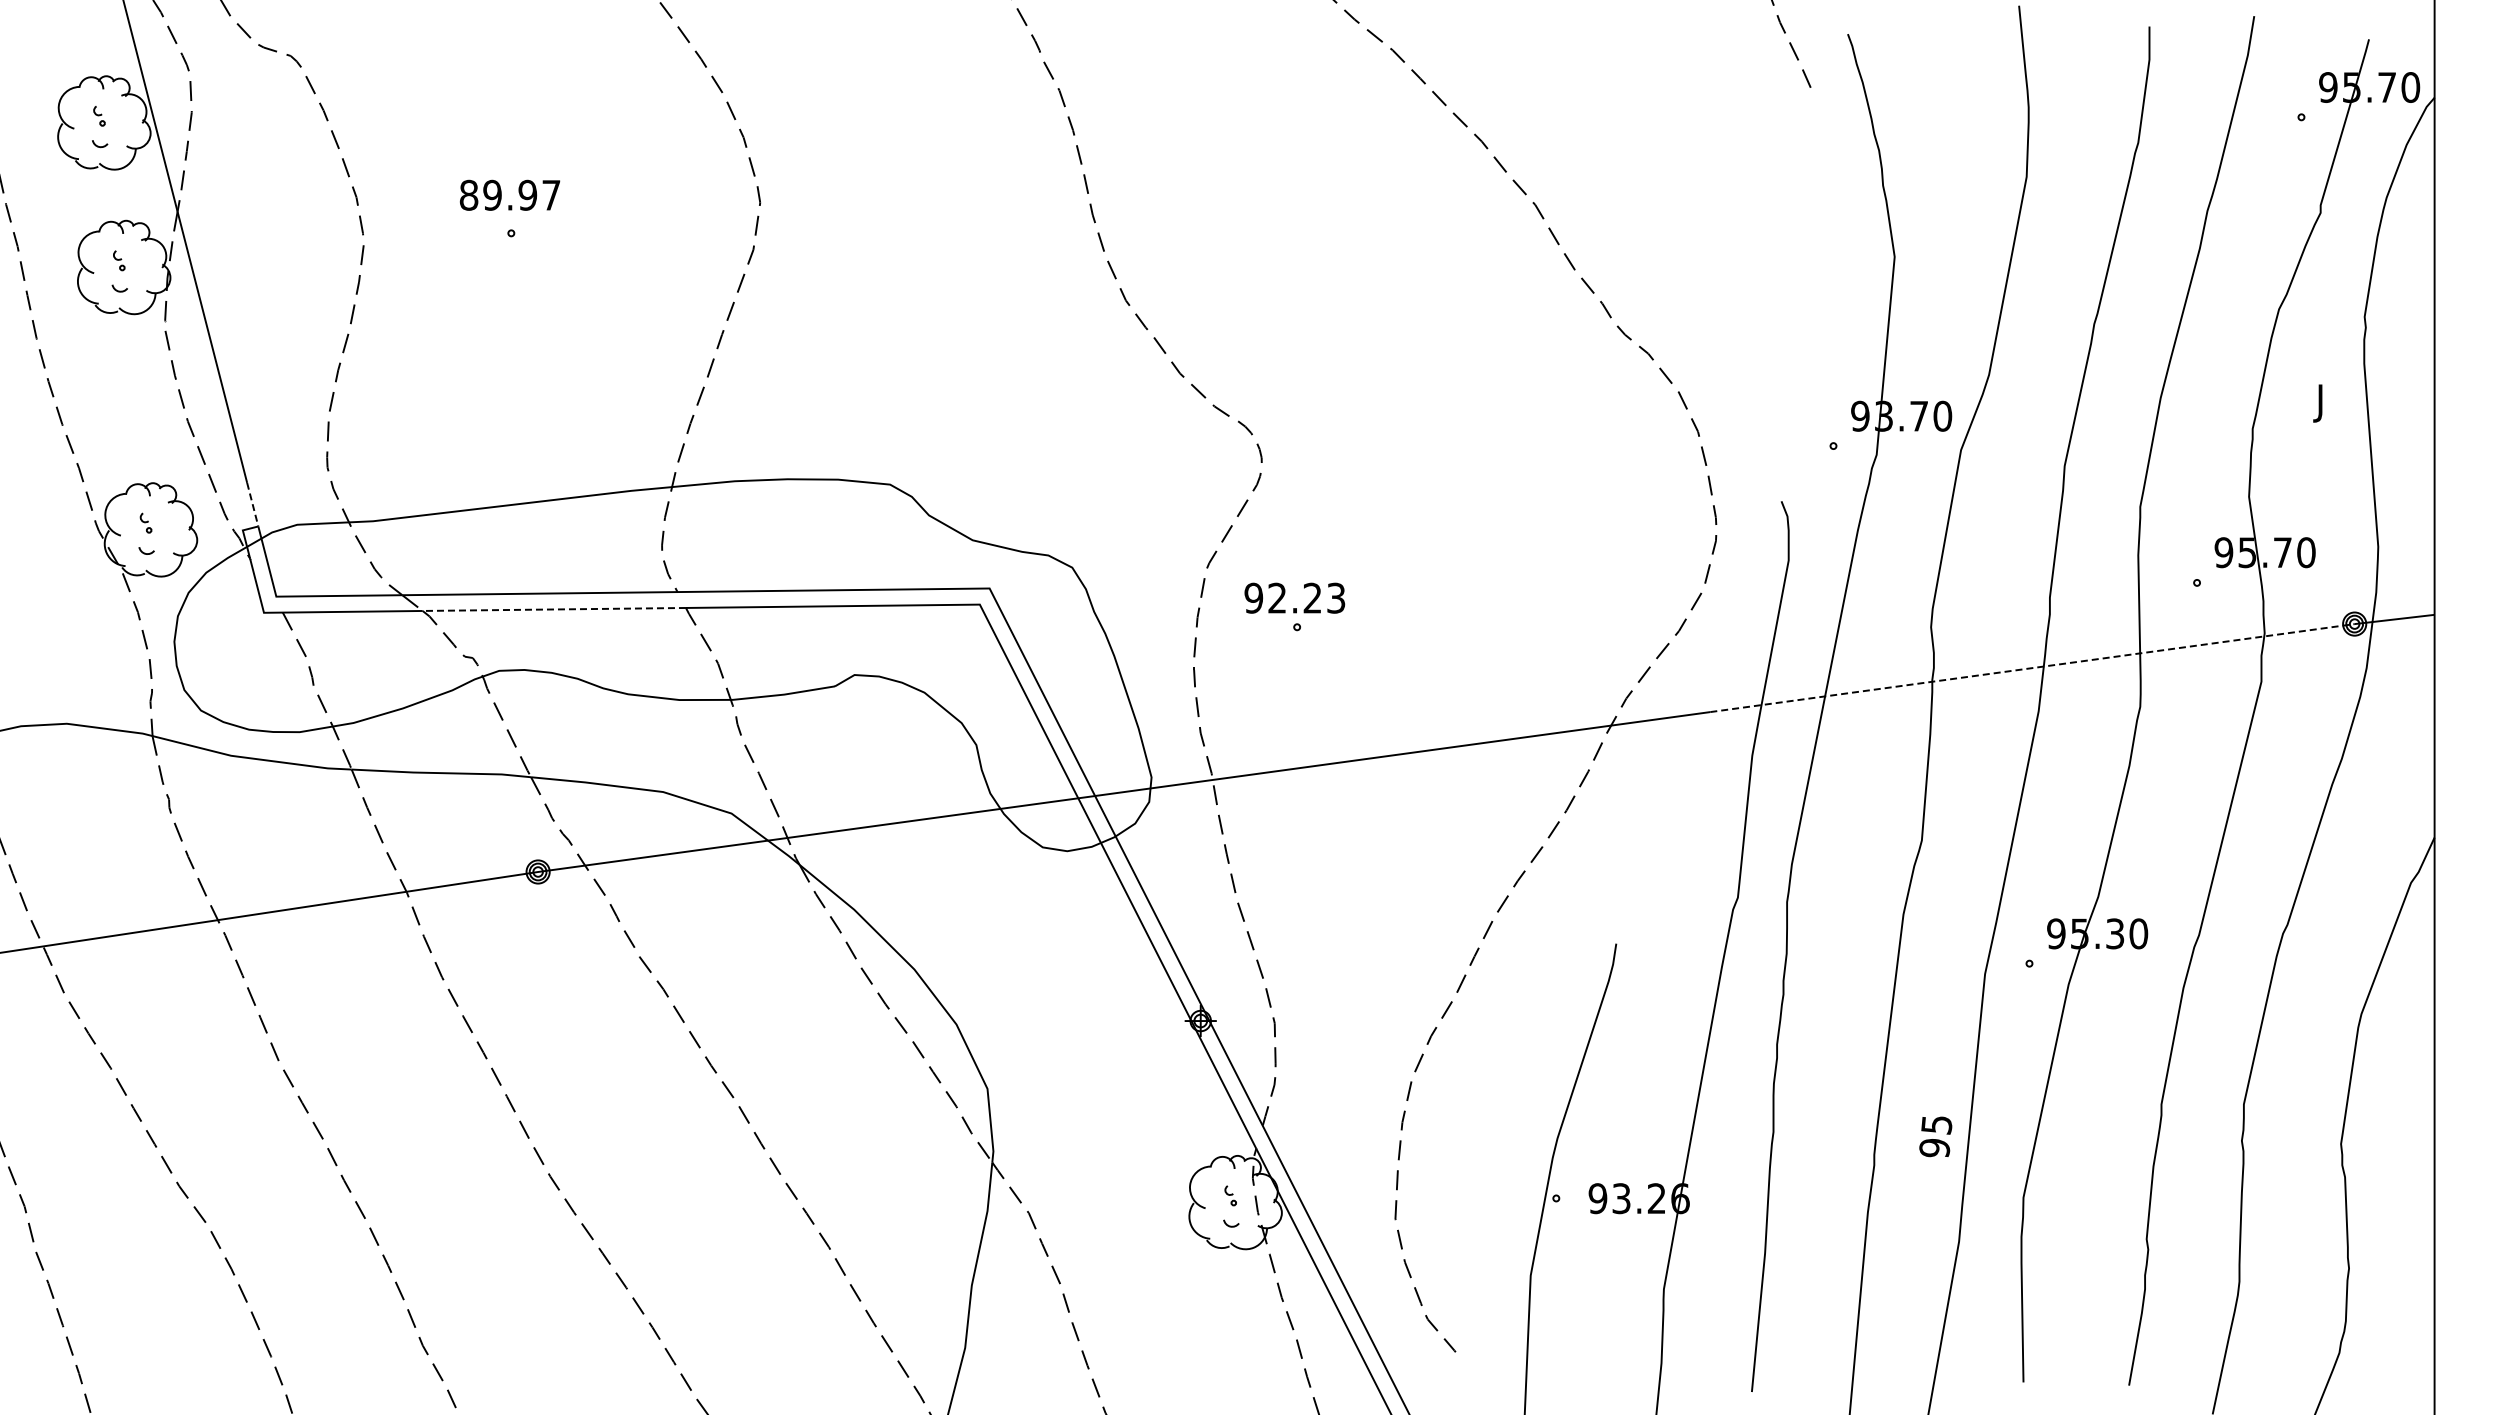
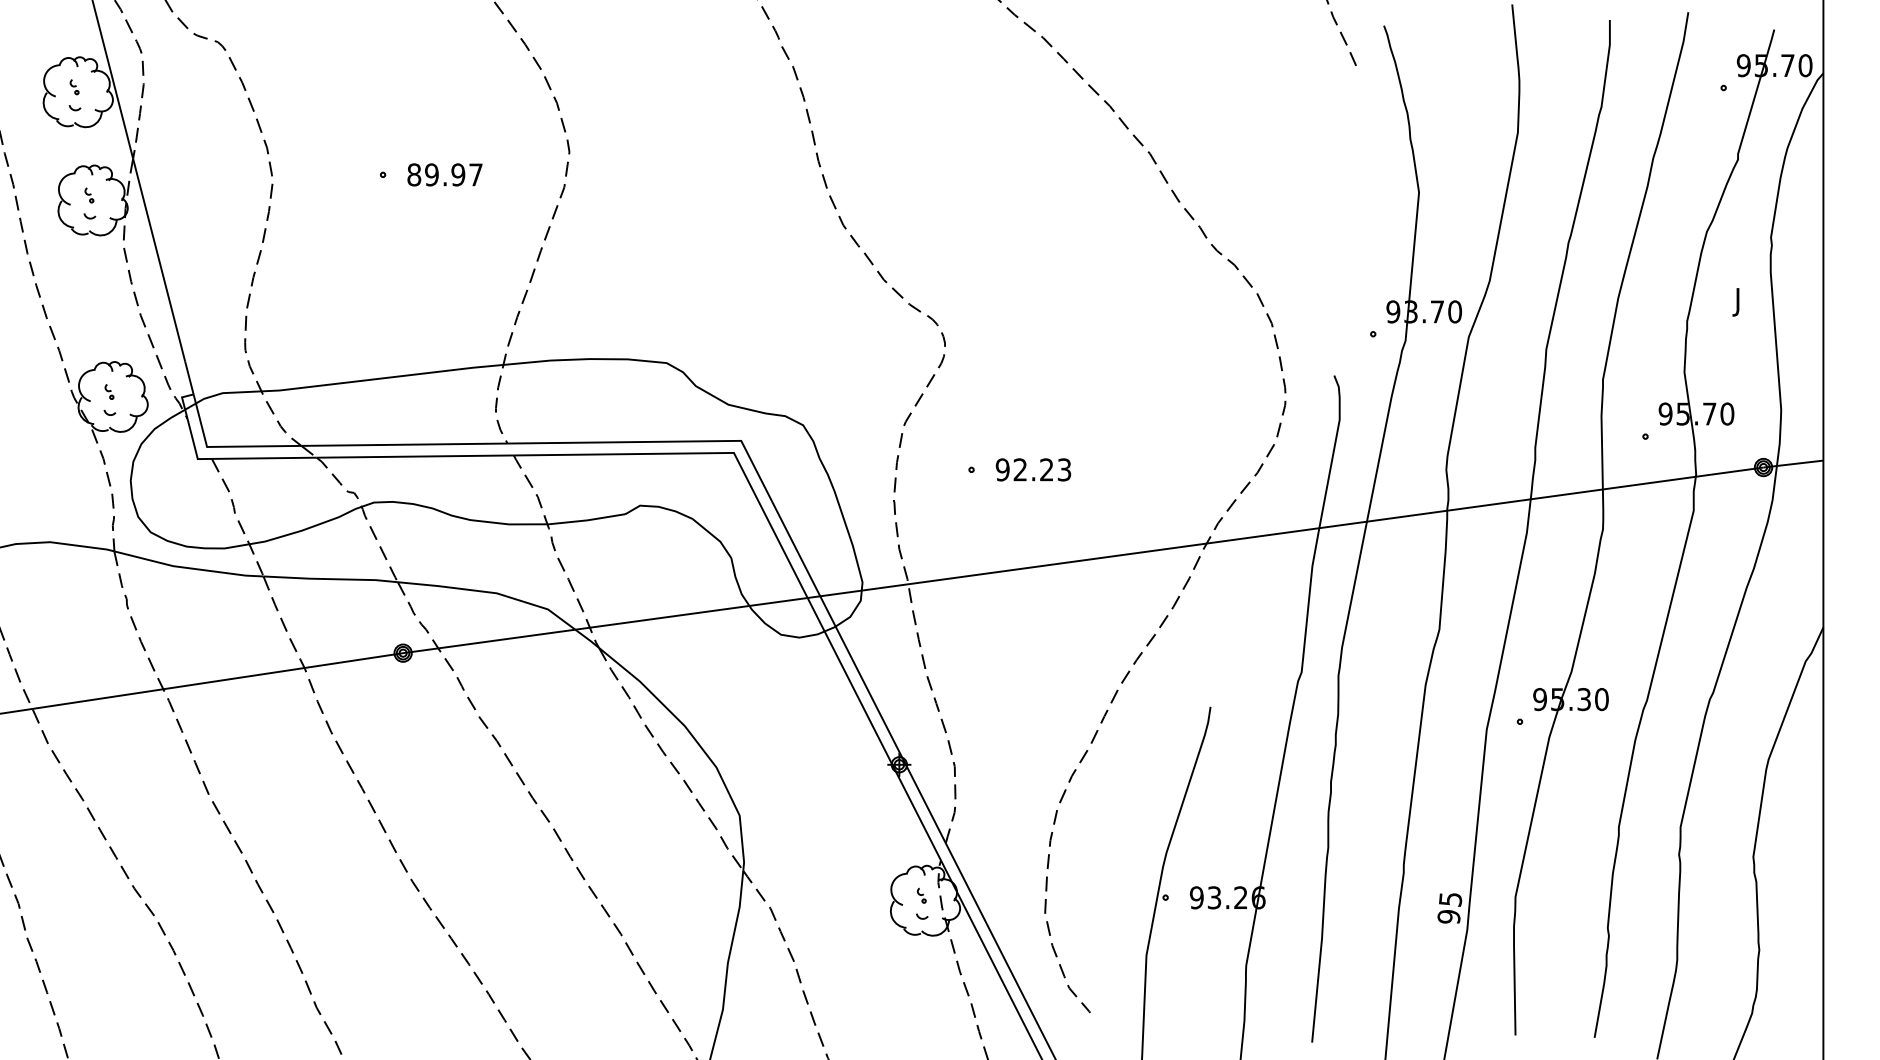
text: (510, 194) -> (445, 174), moved
line: (252, 504) -> (189, 377), dashed -> solid
text: (1294, 597) -> (1033, 469), moved
line: (554, 609) -> (415, 456), dashed -> solid
line: (2032, 668) -> (1522, 500), dashed -> solid
text: (1935, 1136) -> (1449, 908), moved

